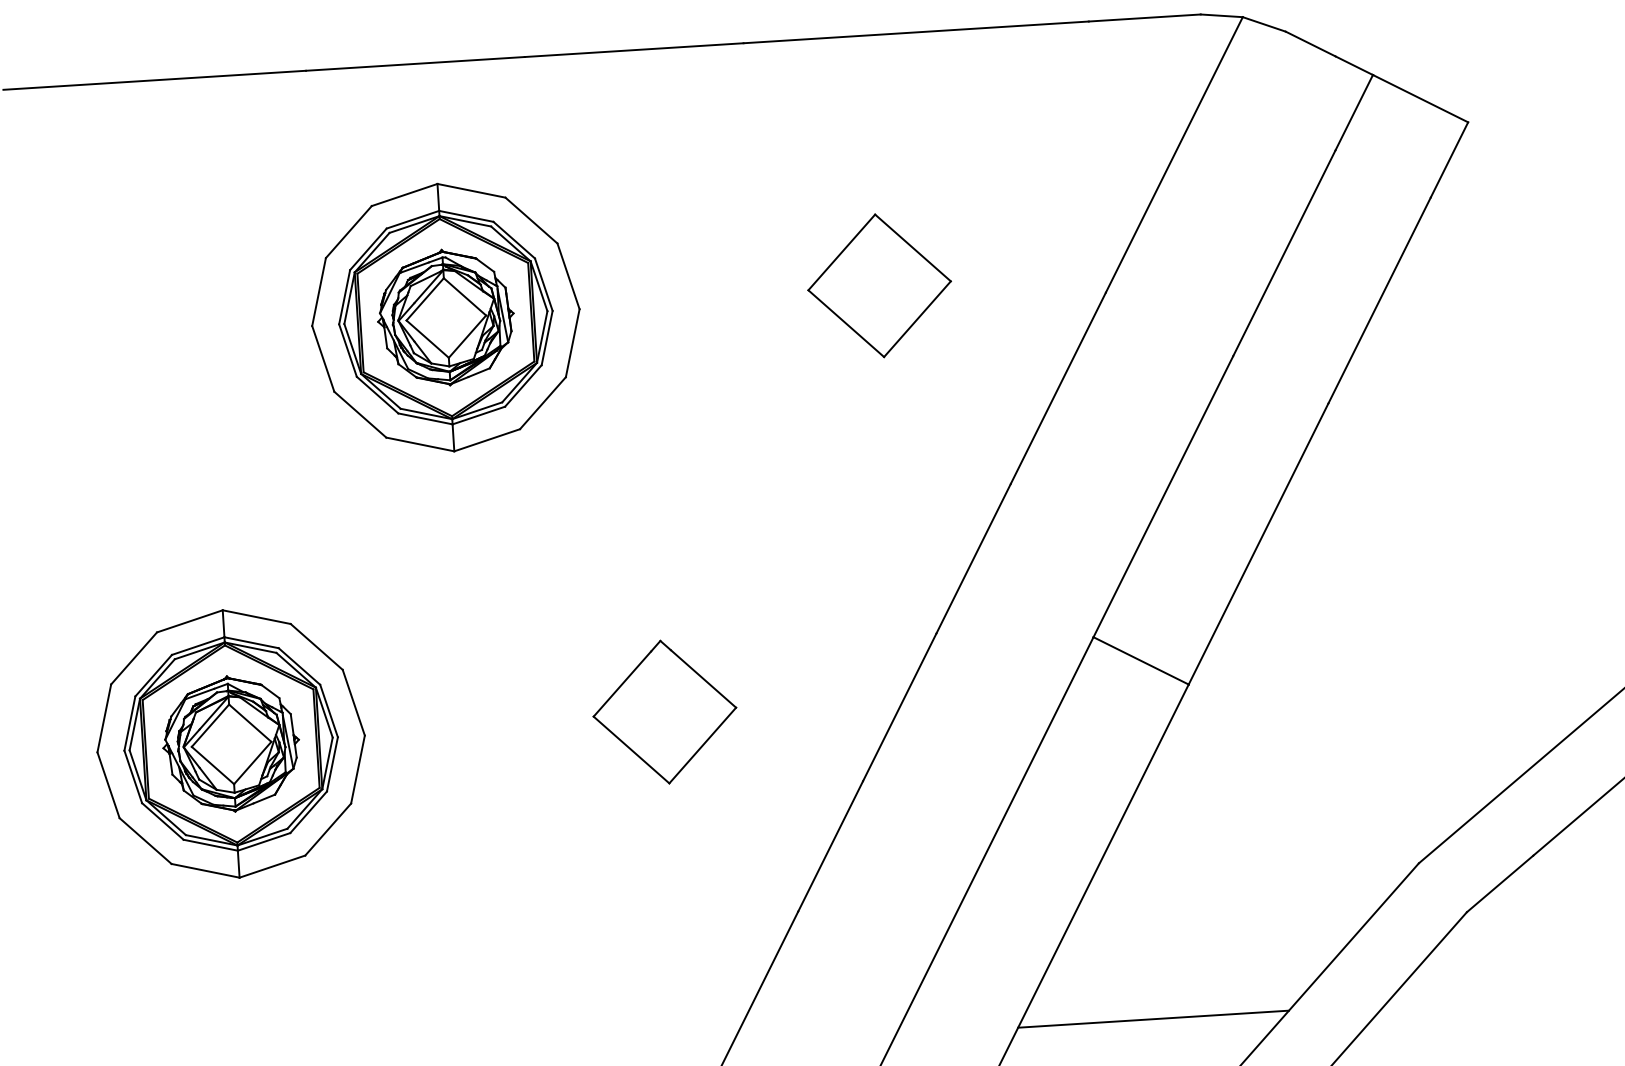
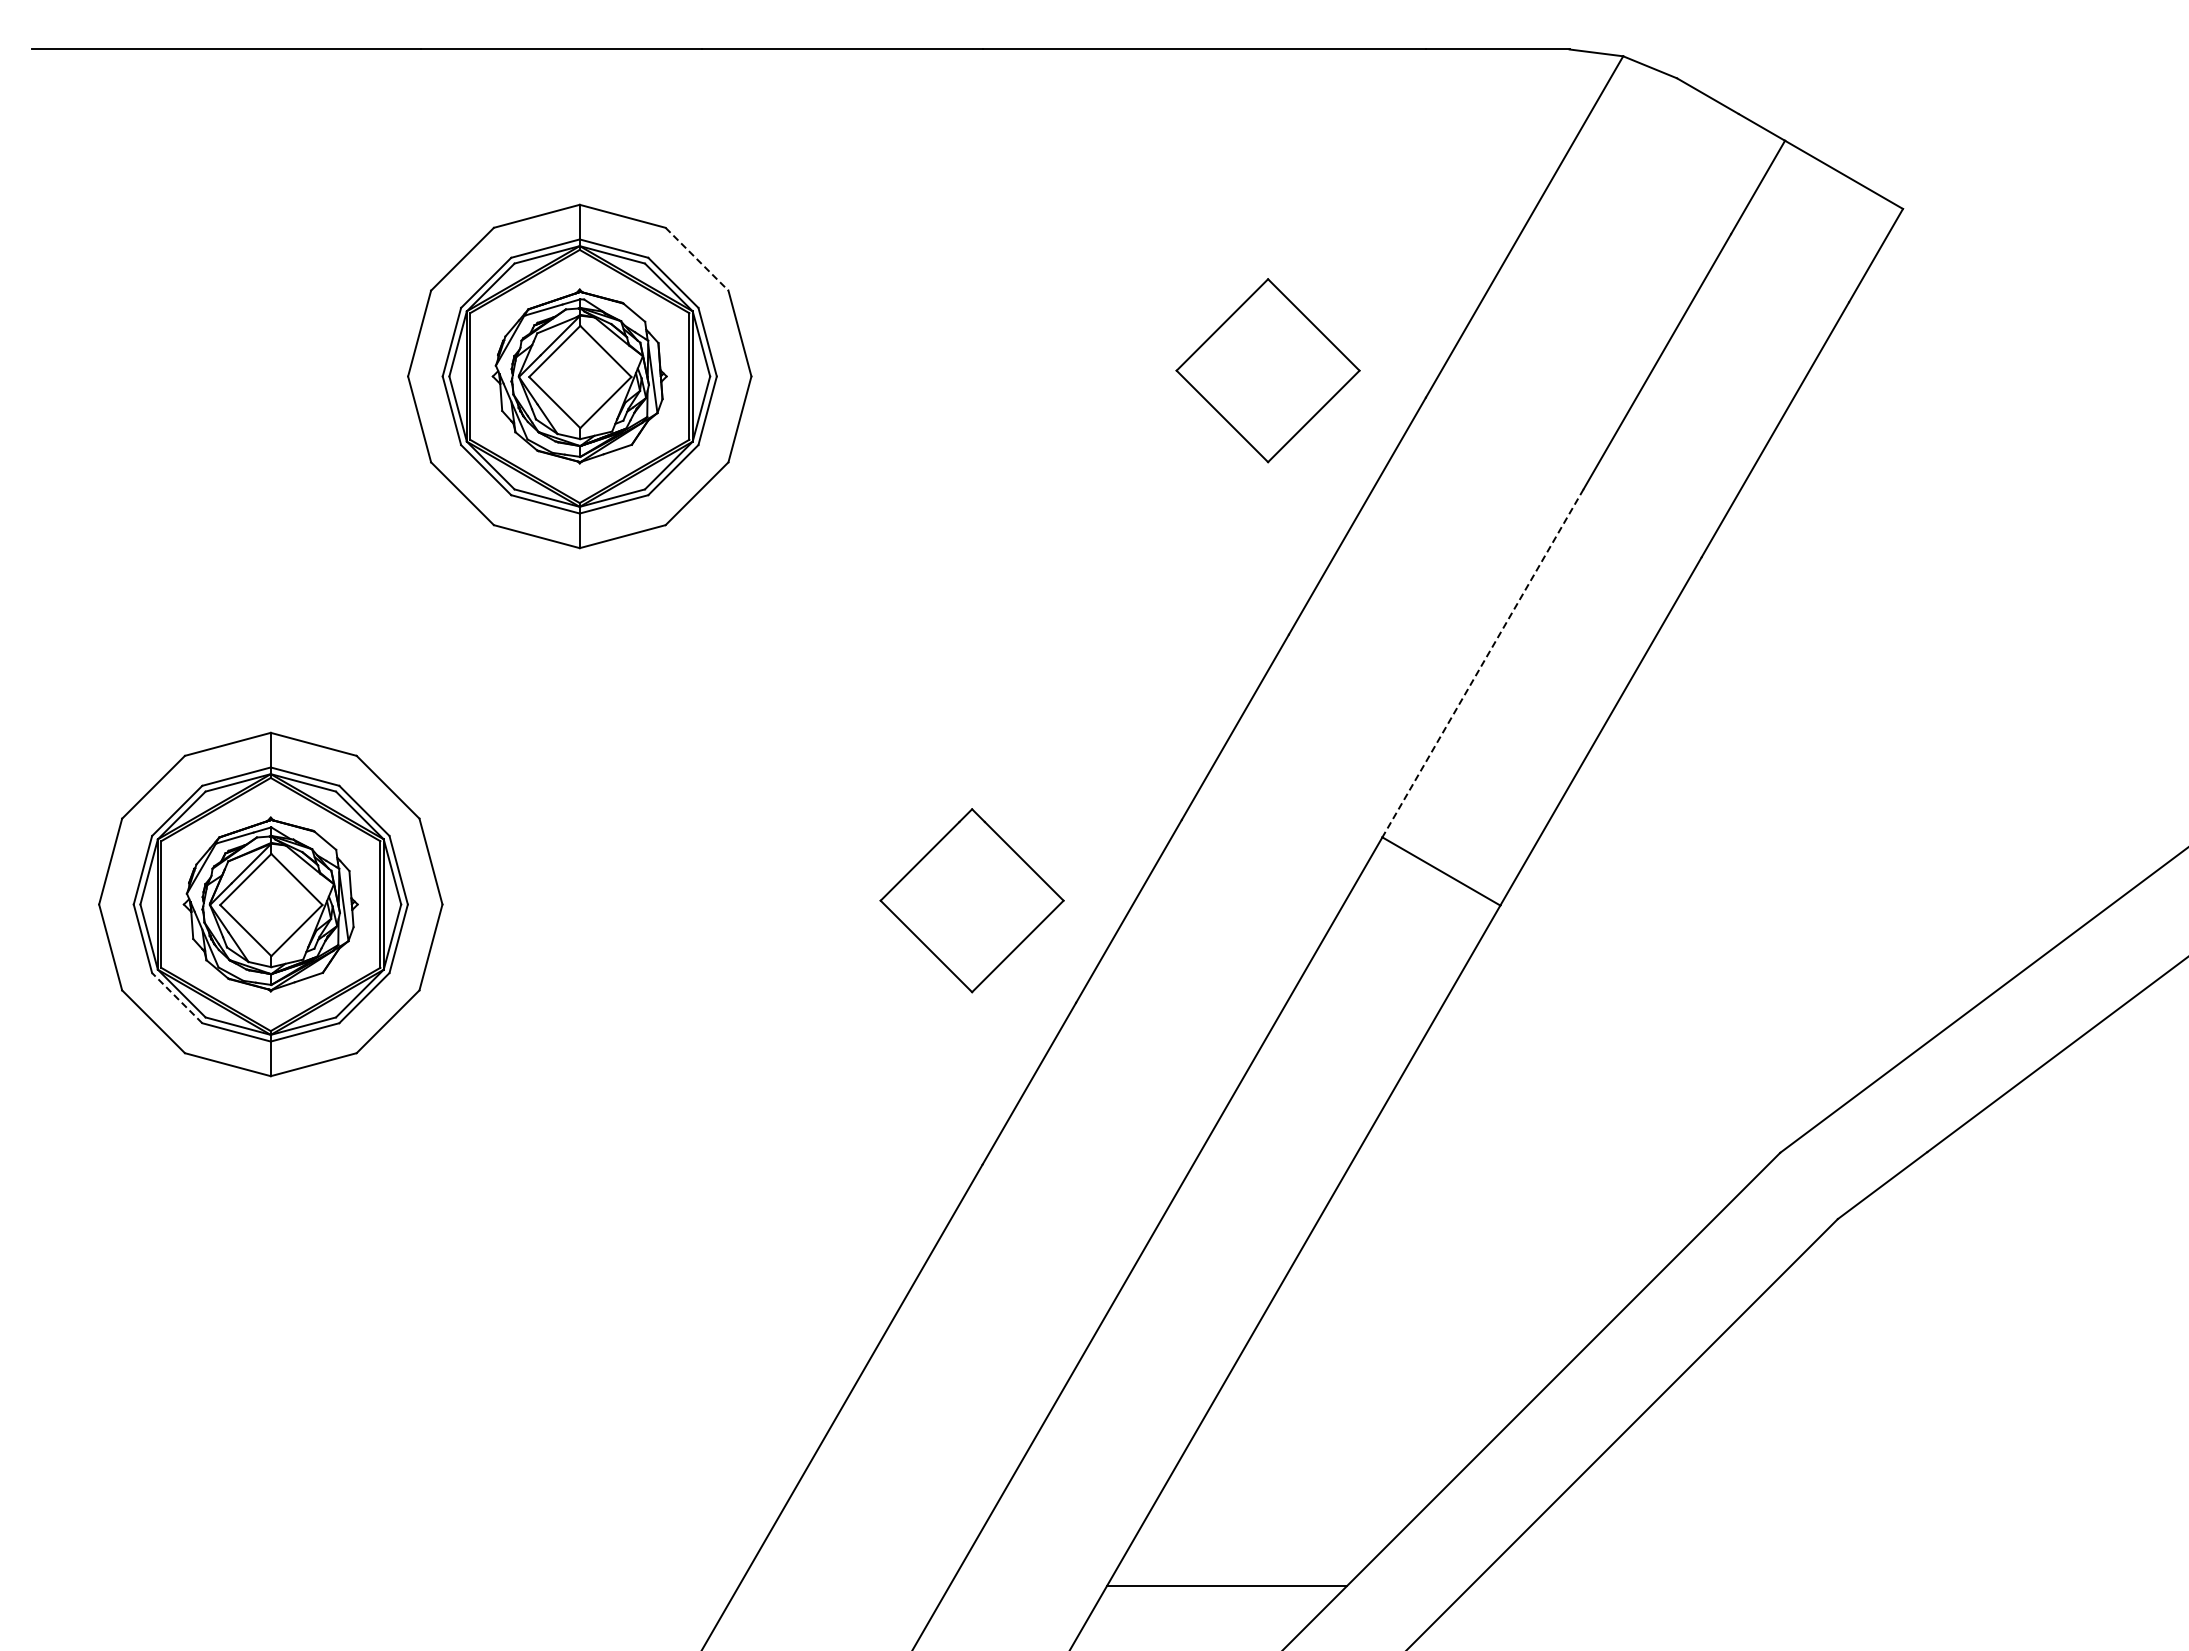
line: (531, 220) -> (697, 259), solid -> dashed
part: (879, 285) -> (1267, 370), moved
line: (1162, 496) -> (1482, 663), solid -> dashed
part: (664, 712) -> (971, 900), moved
line: (162, 821) -> (176, 997), solid -> dashed
line: (1153, 1019) -> (1428, 1330), removed

